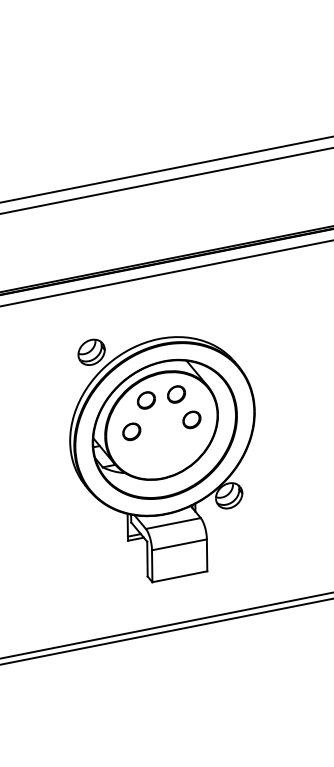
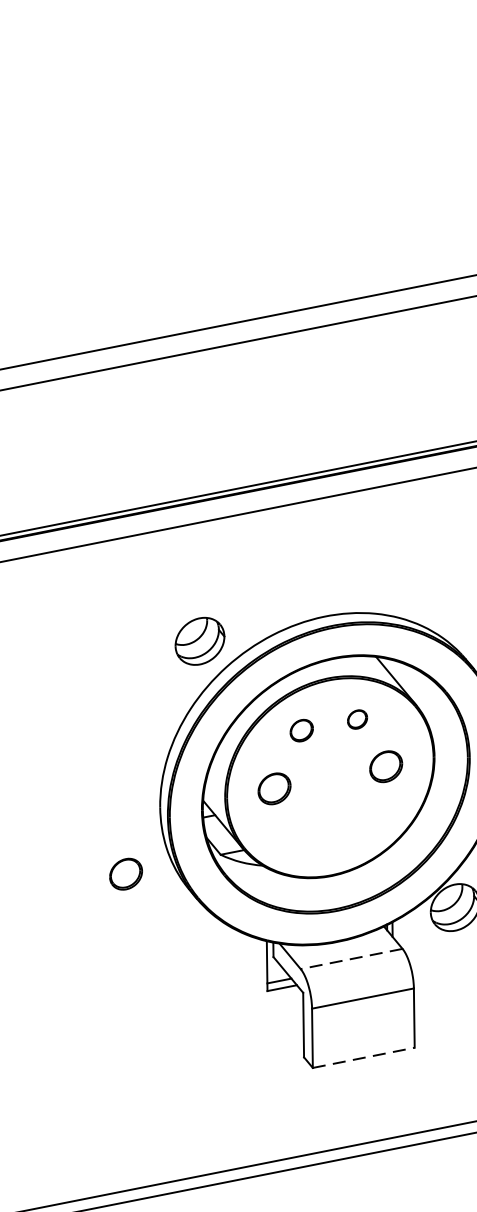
part: (176, 394) -> (357, 719), size x0.6
part: (146, 400) -> (301, 730), size x0.7
part: (51, 477) -> (125, 873), added
line: (173, 523) -> (351, 958), solid -> dashed
line: (179, 576) -> (363, 1057), solid -> dashed

